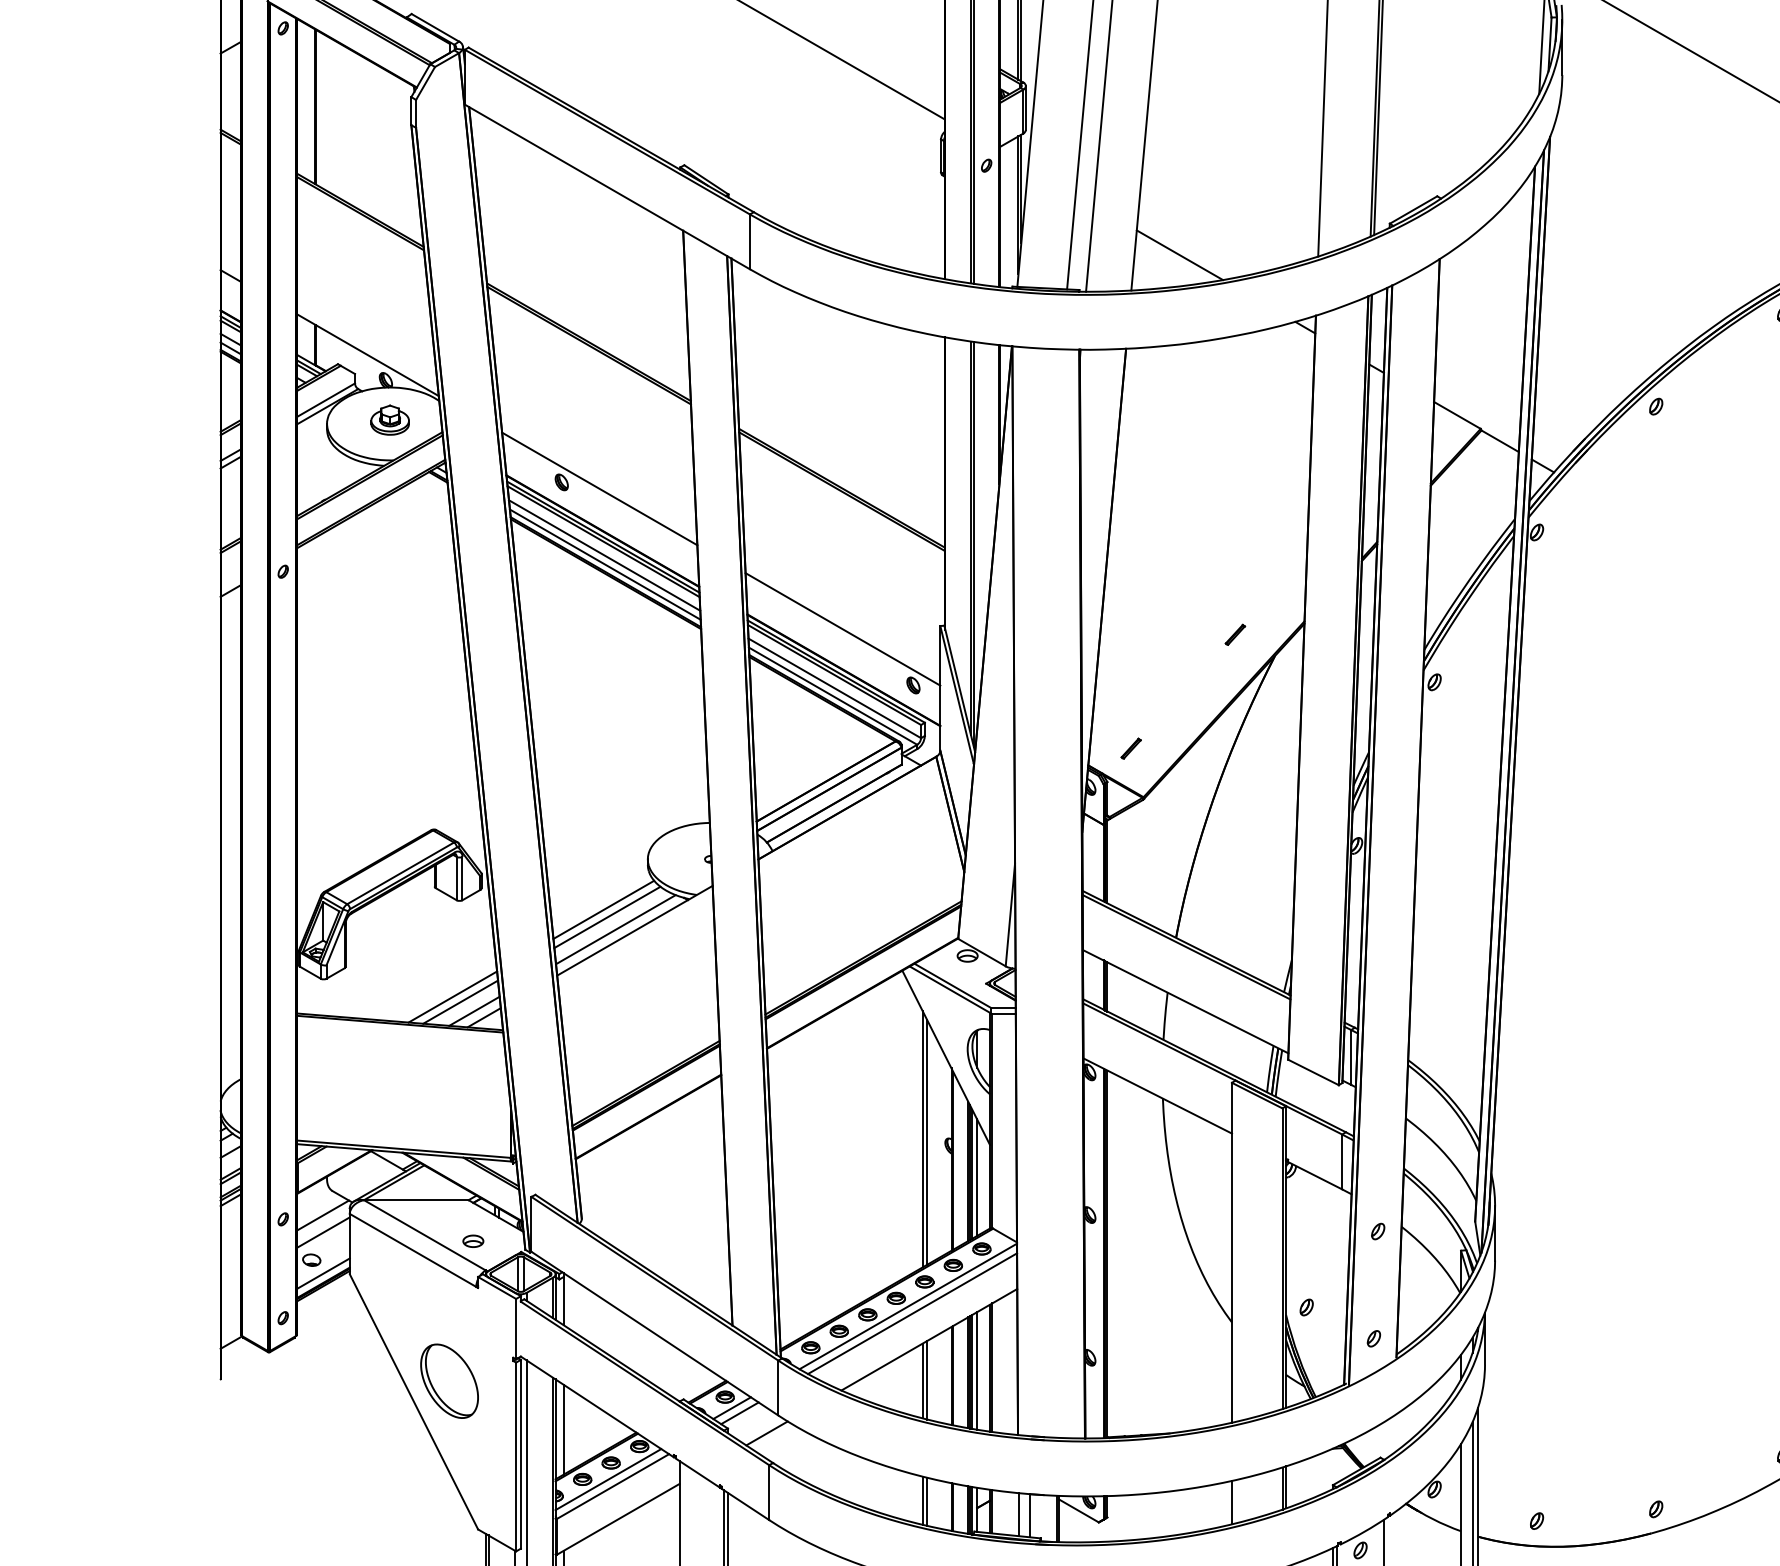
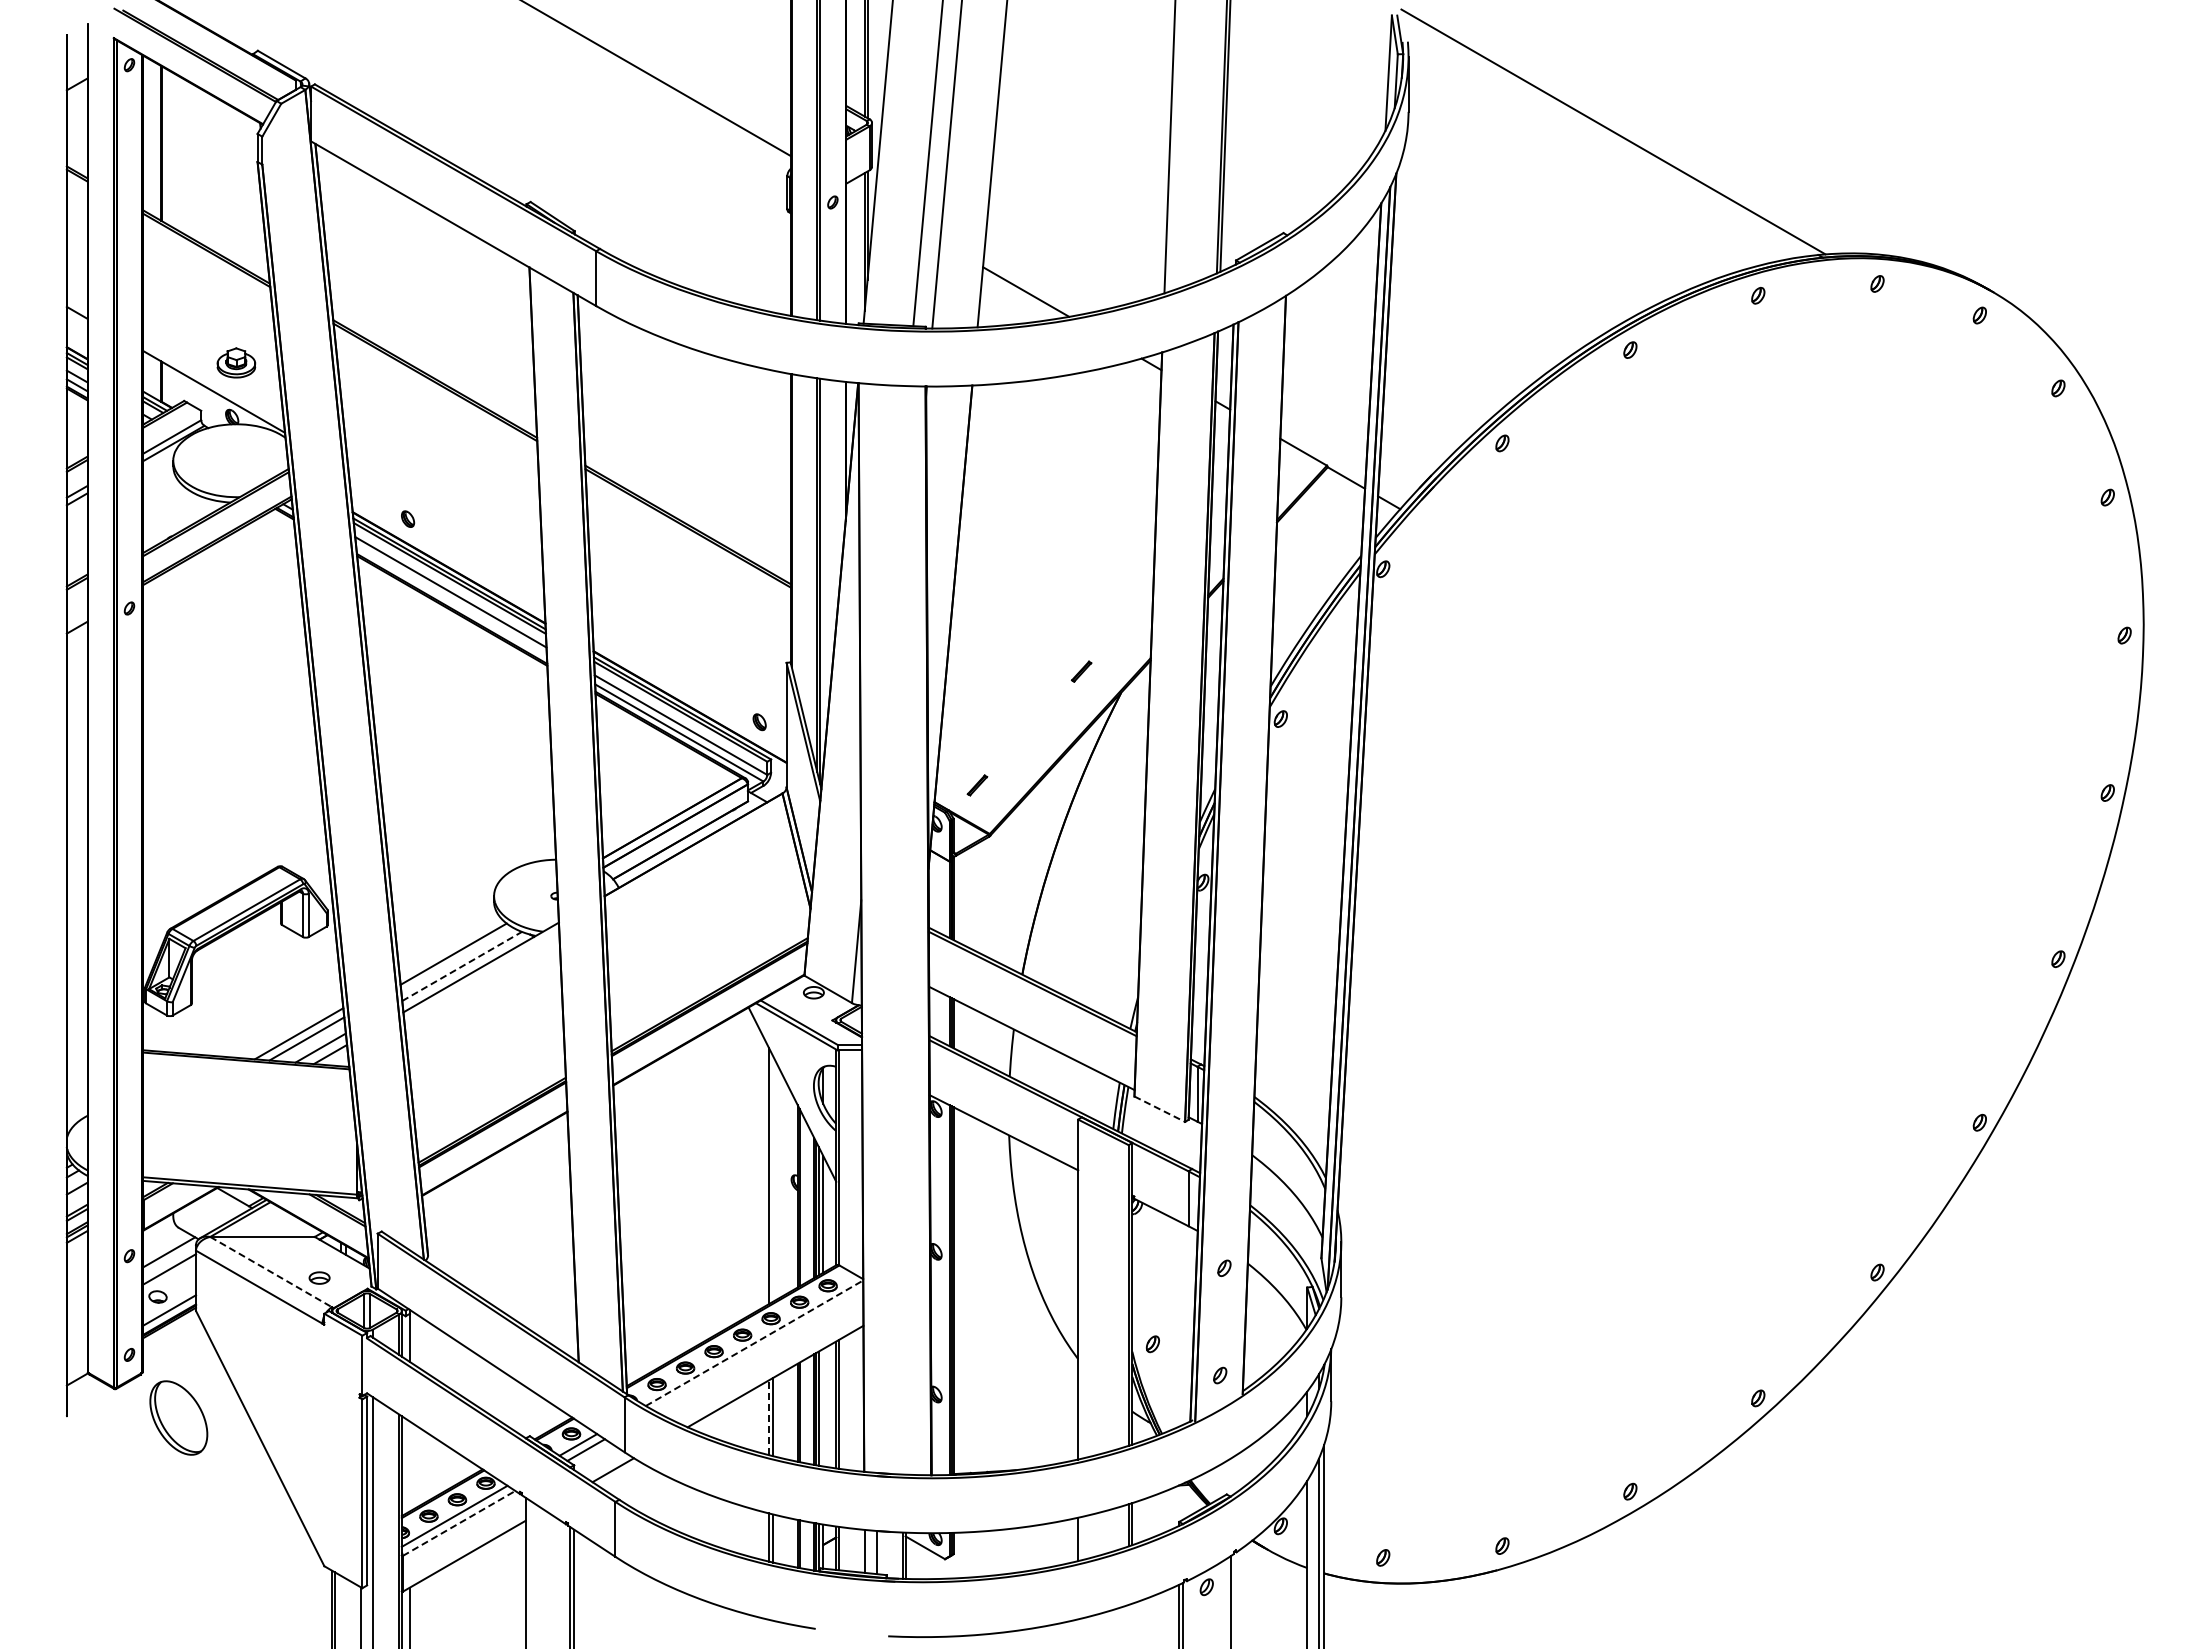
part: (390, 419) -> (236, 362), moved
line: (599, 488) -> (445, 525), removed
line: (605, 564) -> (451, 601), removed
line: (842, 628) -> (688, 665), removed
line: (603, 909) -> (449, 946), removed
line: (616, 929) -> (462, 966), solid -> dashed
line: (1314, 1072) -> (1160, 1109), solid -> dashed
line: (927, 1141) -> (773, 1178), removed
line: (425, 1235) -> (271, 1272), solid -> dashed
line: (908, 1306) -> (754, 1343), solid -> dashed
line: (912, 1313) -> (758, 1350), removed
line: (977, 1370) -> (823, 1407), removed
part: (449, 1380) -> (178, 1417), moved
line: (922, 1380) -> (768, 1417), solid -> dashed
line: (563, 1429) -> (409, 1466), removed
line: (613, 1486) -> (459, 1523), solid -> dashed

